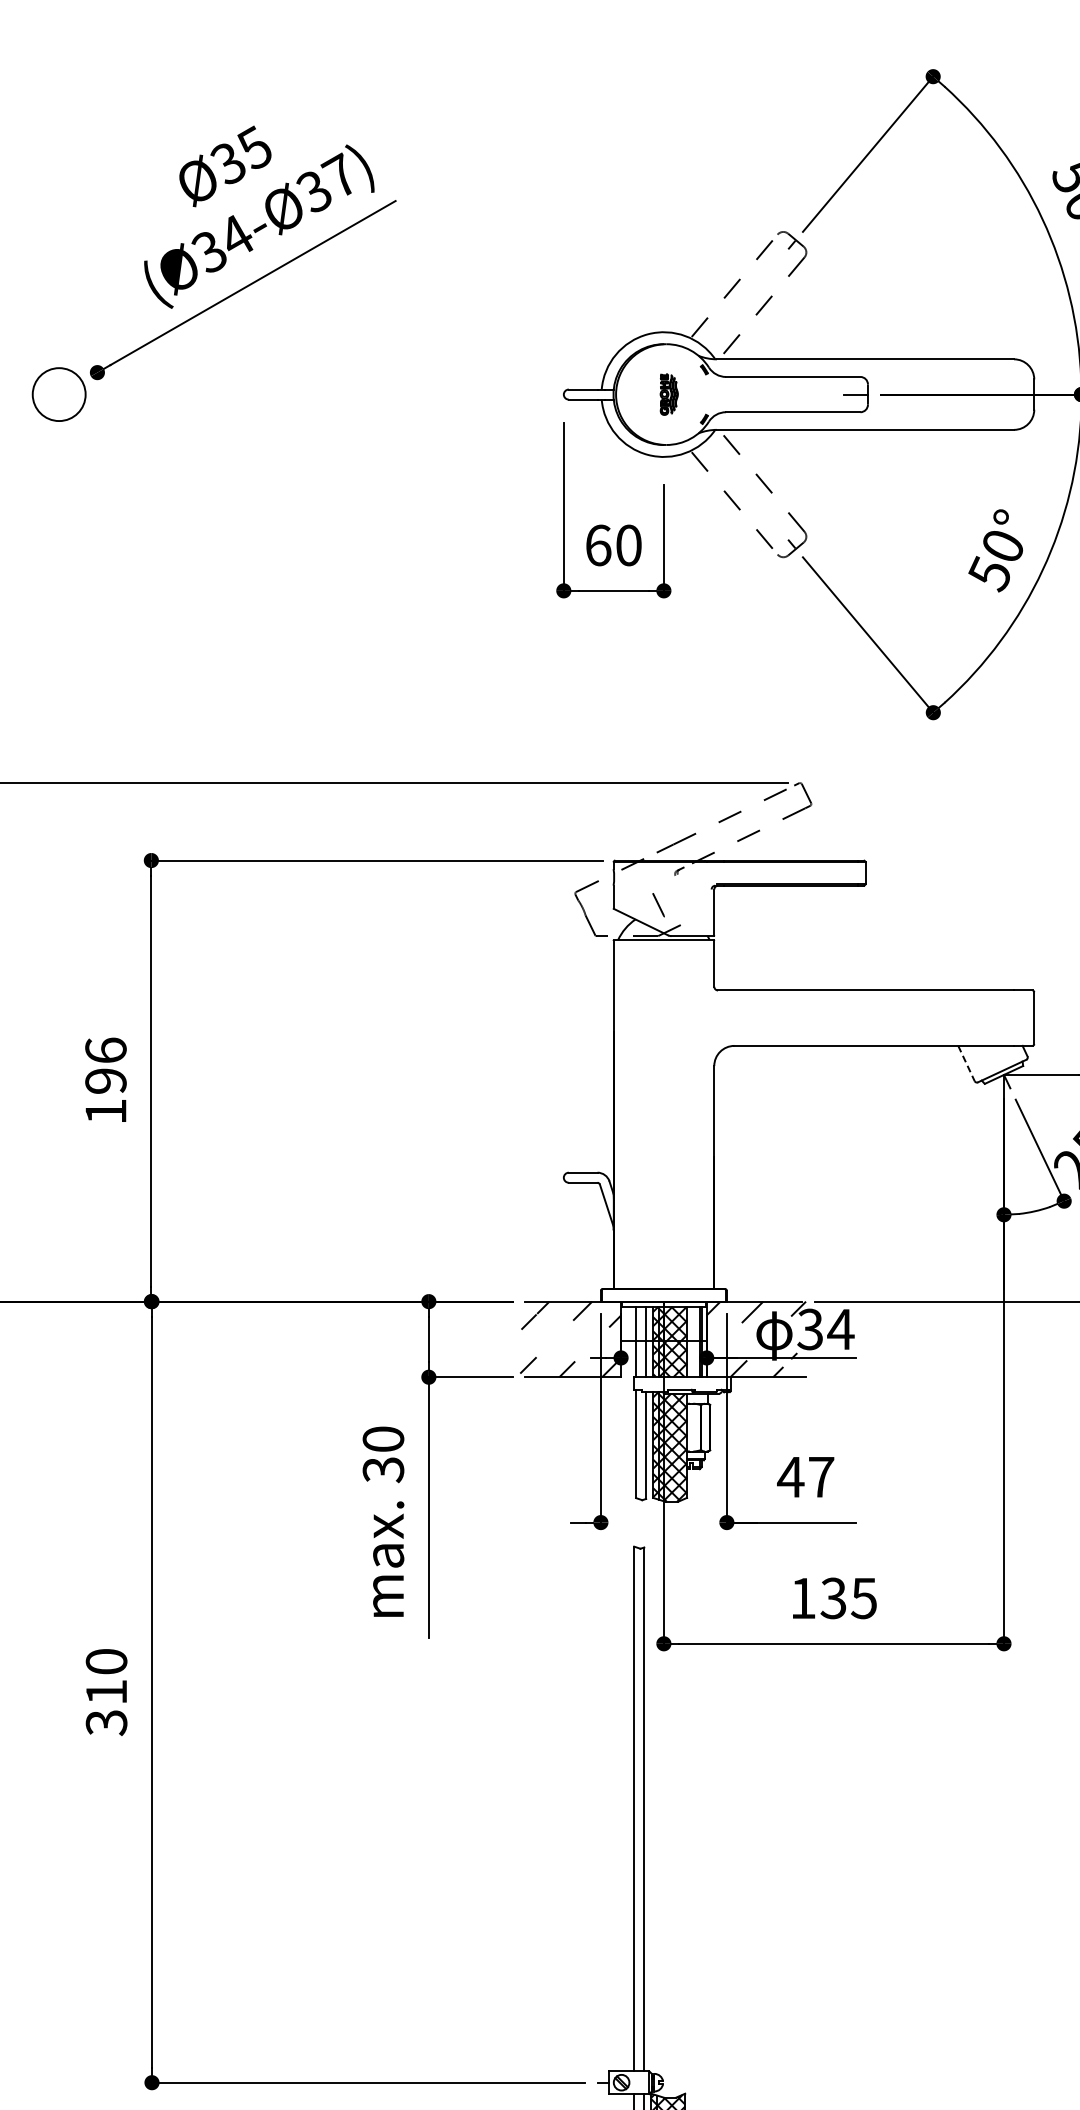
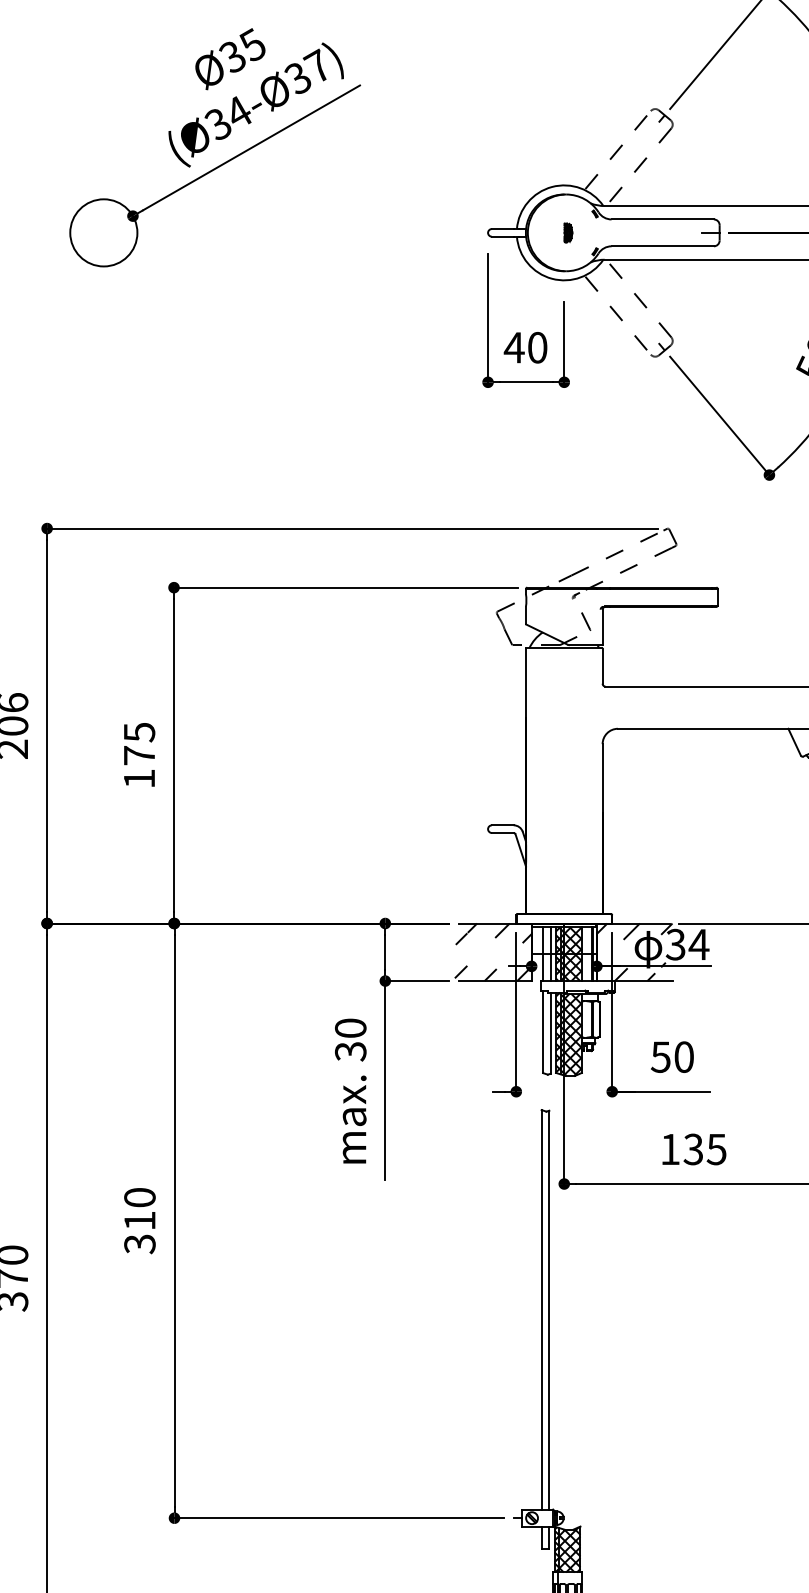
circle: (59, 394) -> (104, 232), size x1.67
part: (669, 394) -> (568, 232), size x0.62
text: (598, 545) -> (514, 347), 60 -> 40
line: (658, 905) -> (586, 621), moved
line: (966, 1063) -> (794, 742), dashed -> solid
text: (105, 1065) -> (139, 743), 196 -> 175
text: (805, 1477) -> (672, 1057), 47 -> 50

